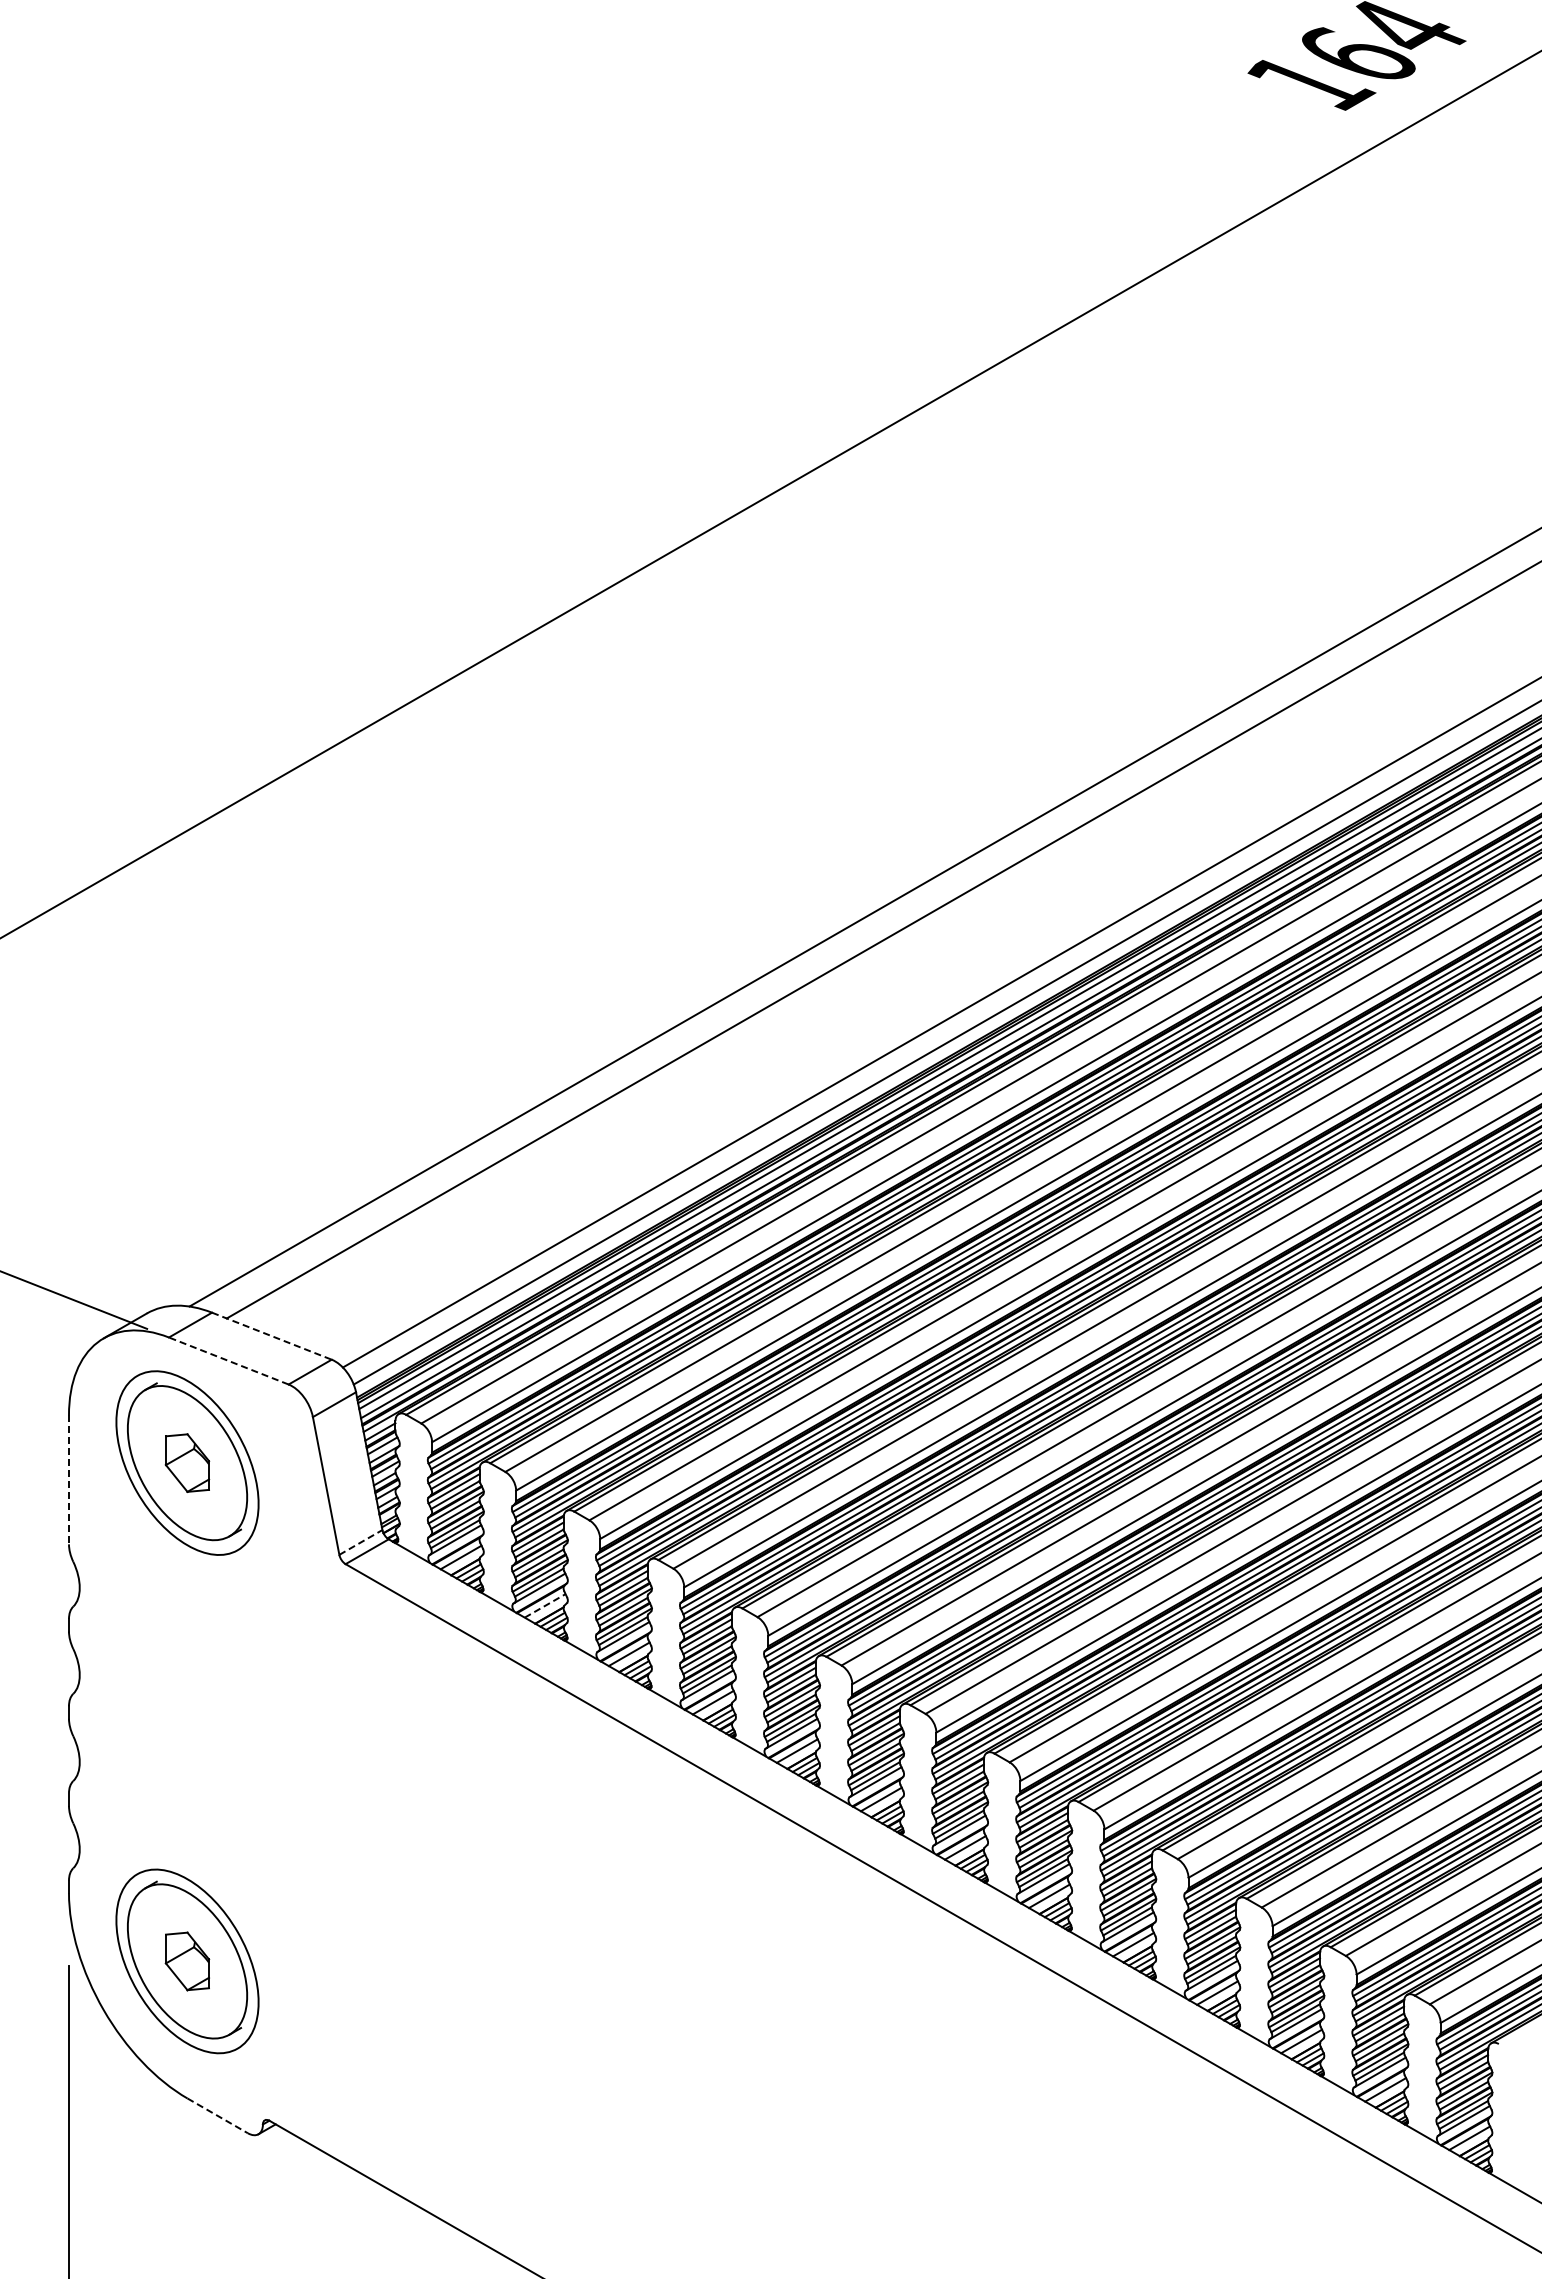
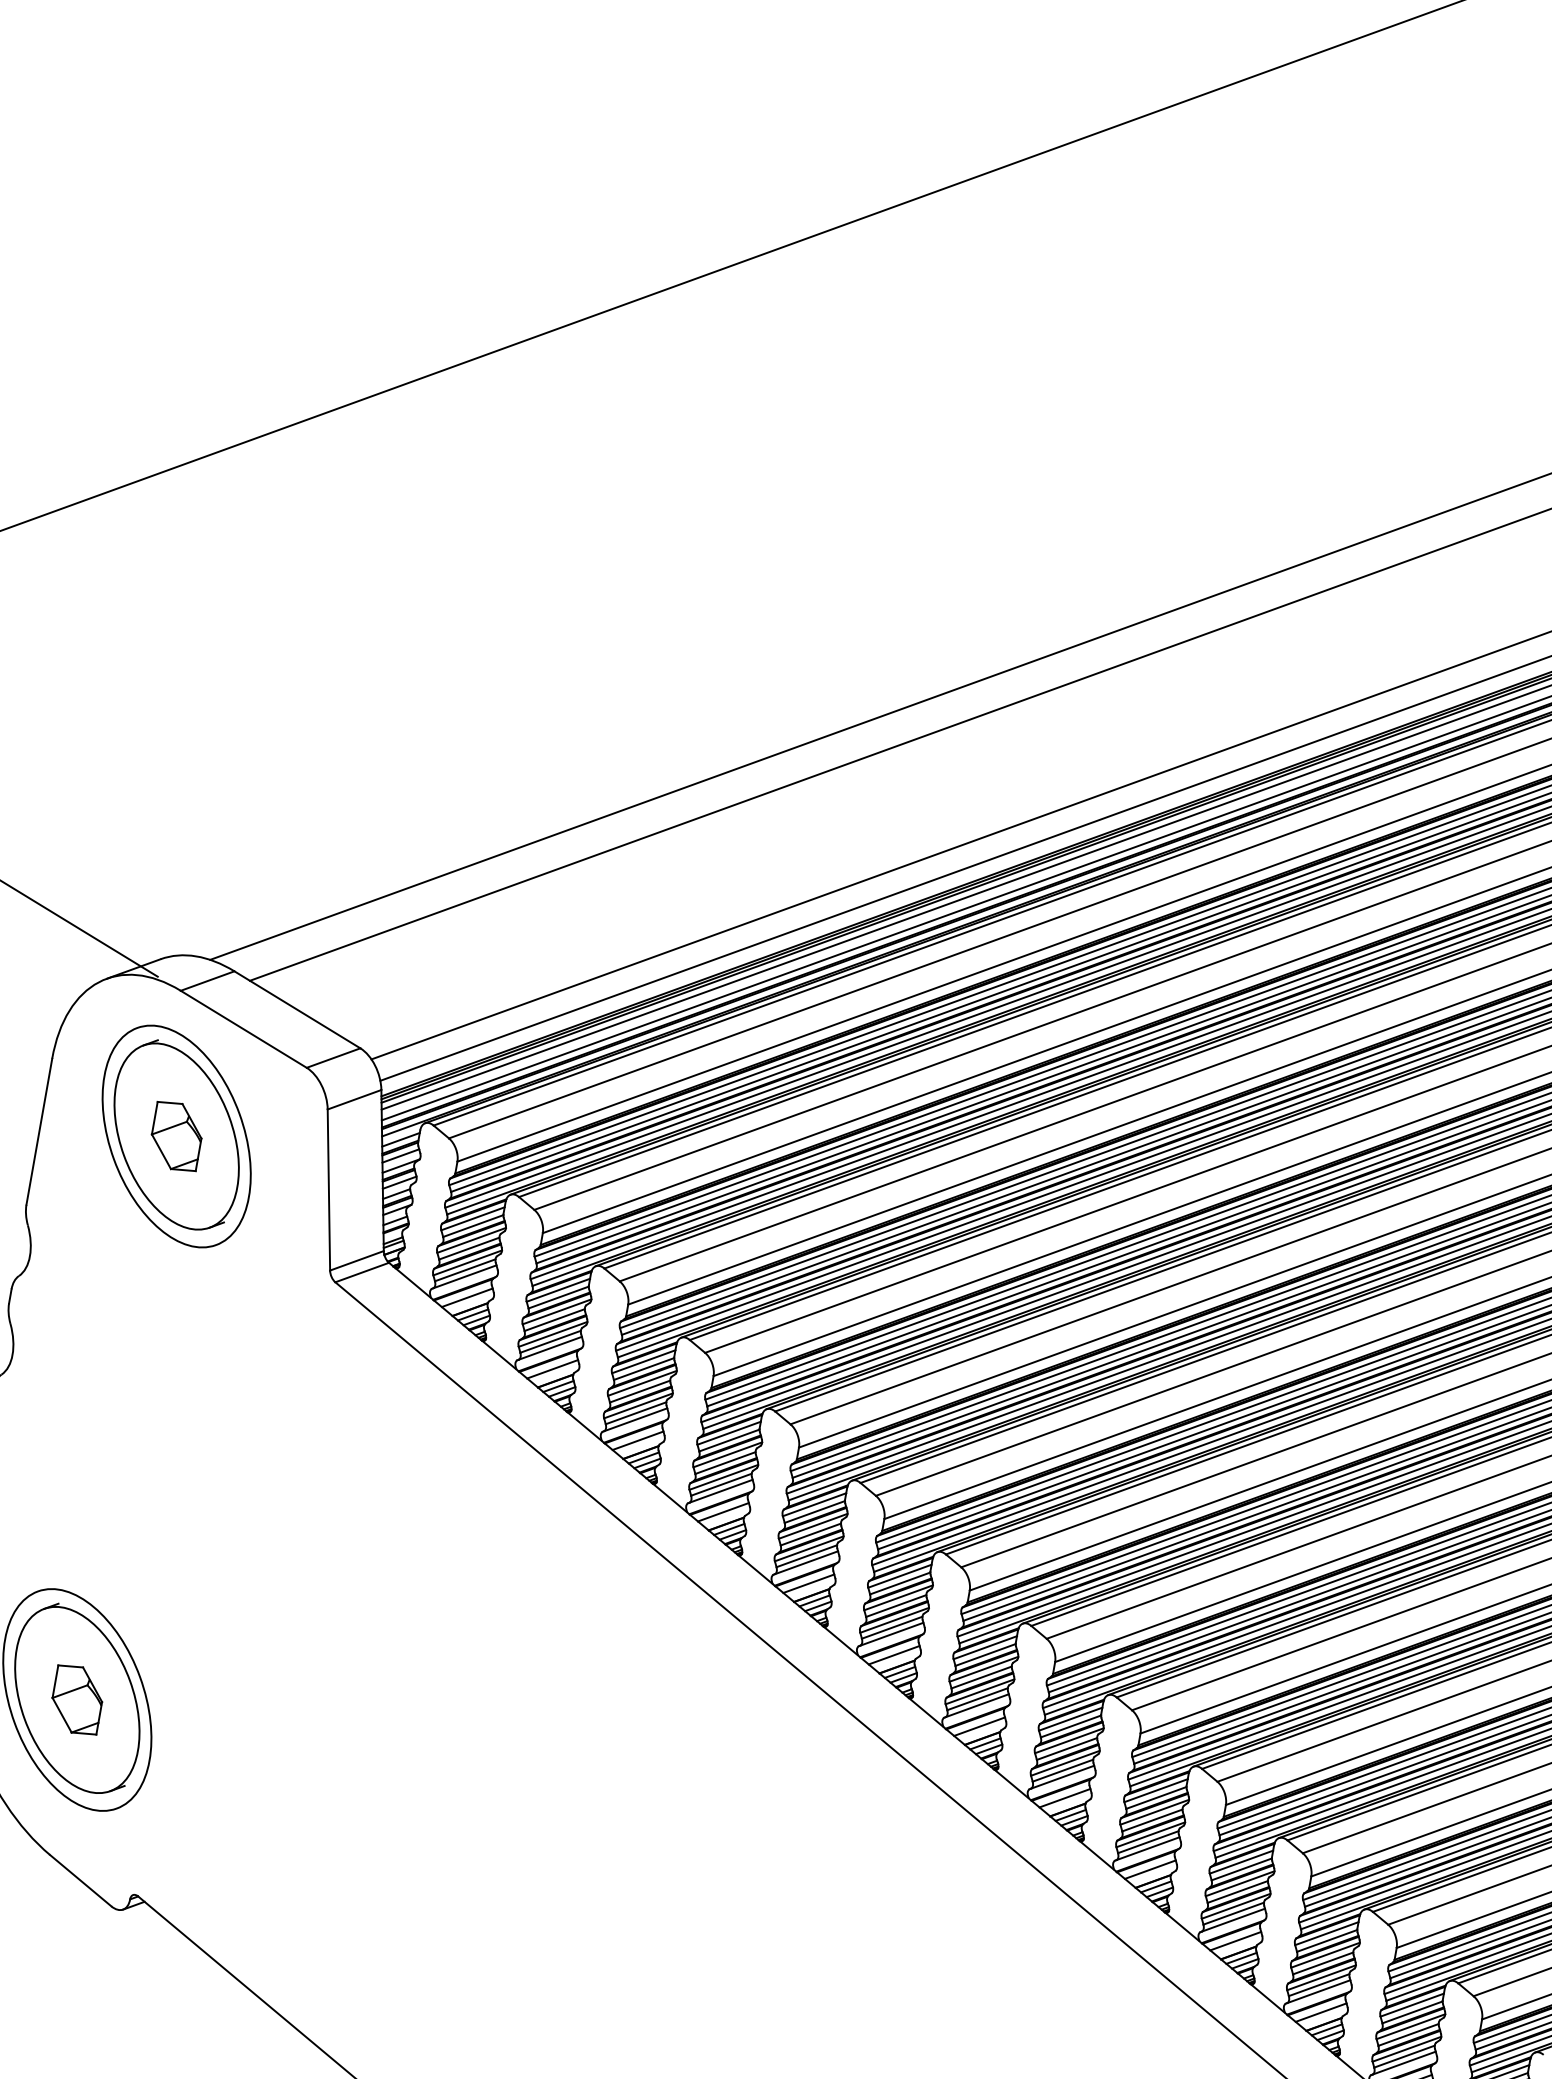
line: (272, 1336) -> (298, 1010), dashed -> solid
line: (228, 1360) -> (243, 1028), dashed -> solid
line: (68, 1479) -> (38, 1131), dashed -> solid
line: (360, 1542) -> (356, 1260), dashed -> solid
line: (545, 1605) -> (553, 1368), dashed -> solid
line: (217, 2115) -> (80, 1880), dashed -> solid

